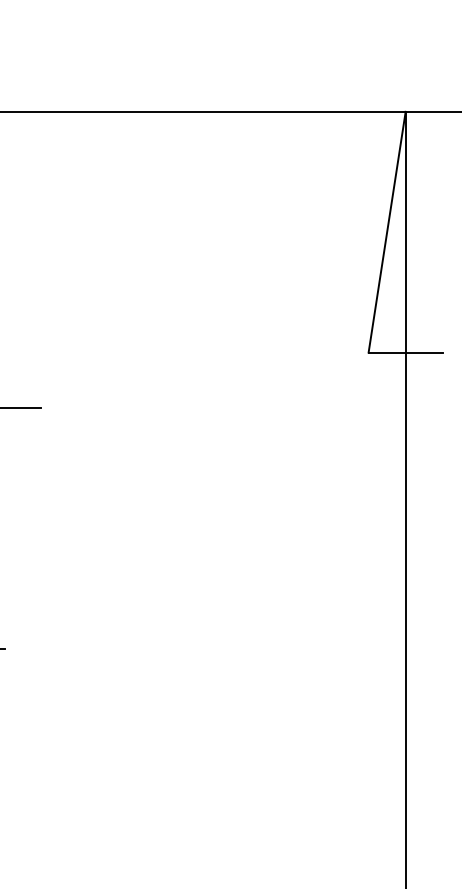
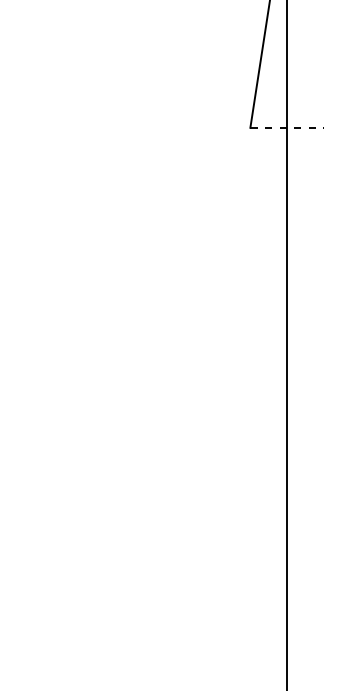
line: (406, 352) -> (288, 127), solid -> dashed

